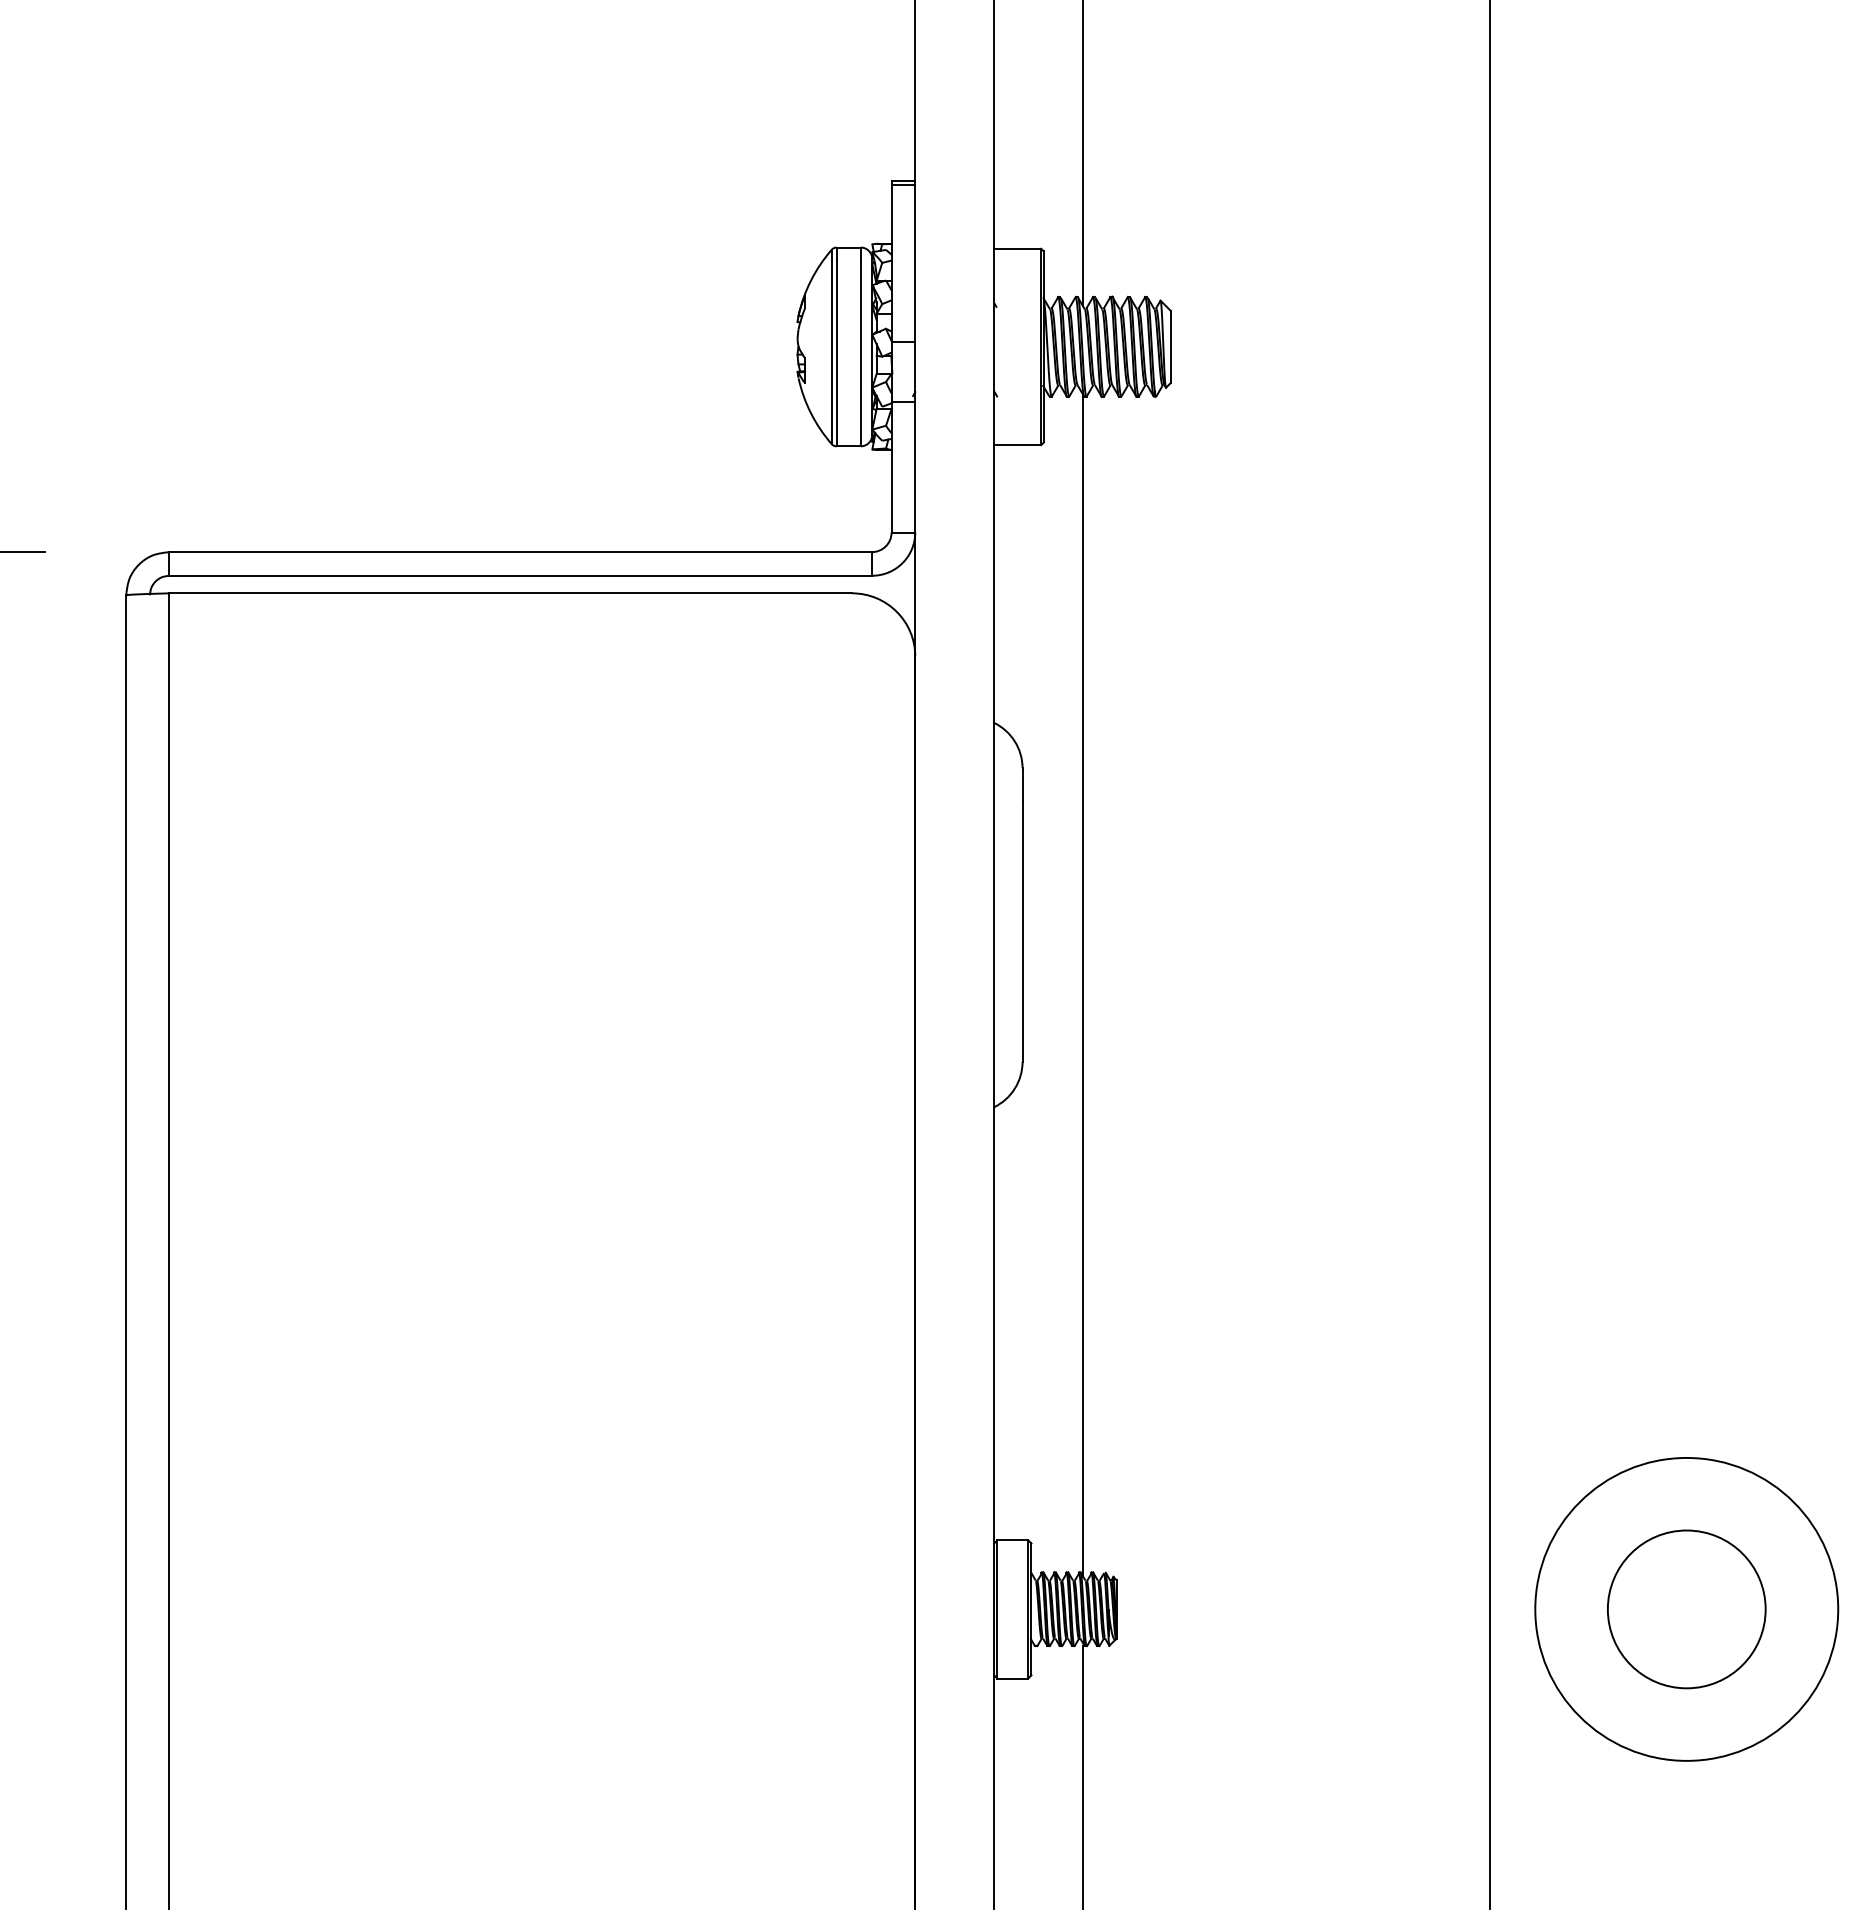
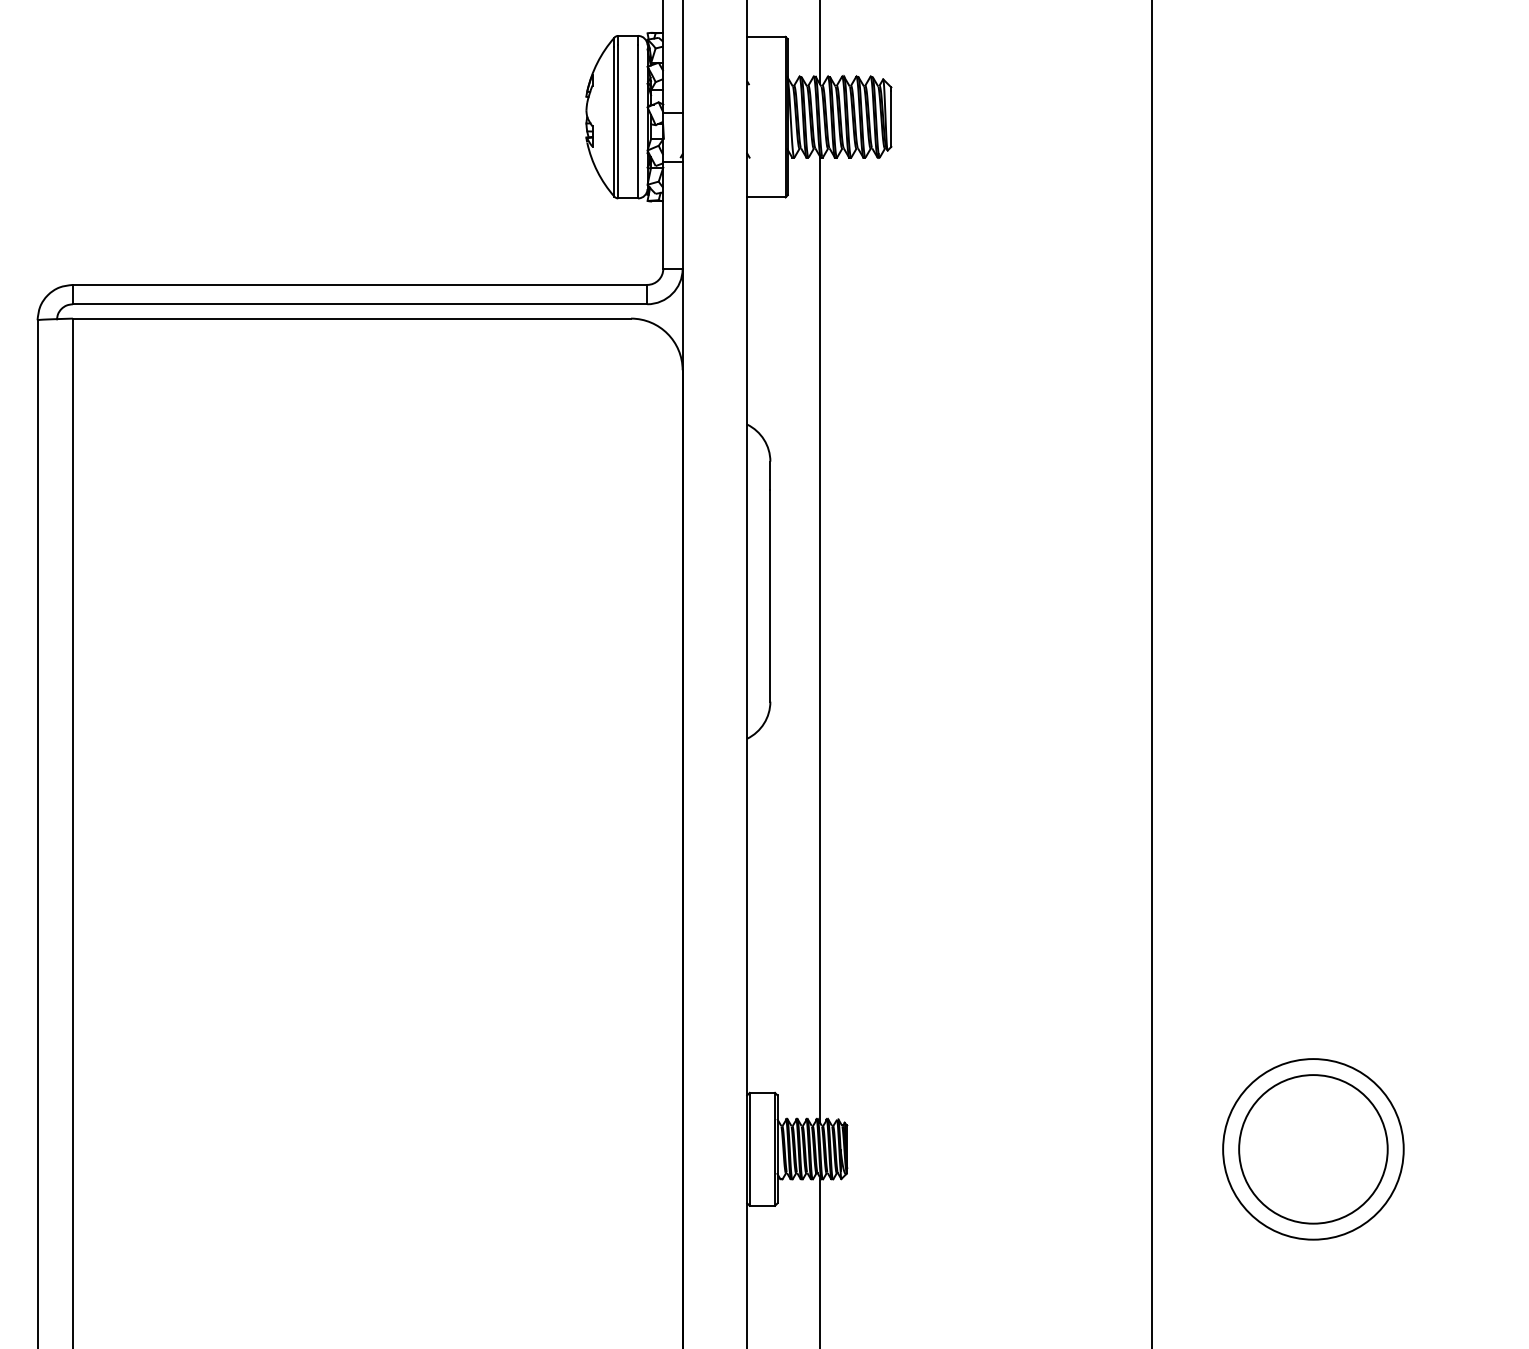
circle: (1686, 1608) -> (1313, 1148), size x0.6
circle: (1686, 1609) -> (1313, 1149), size x1.4

